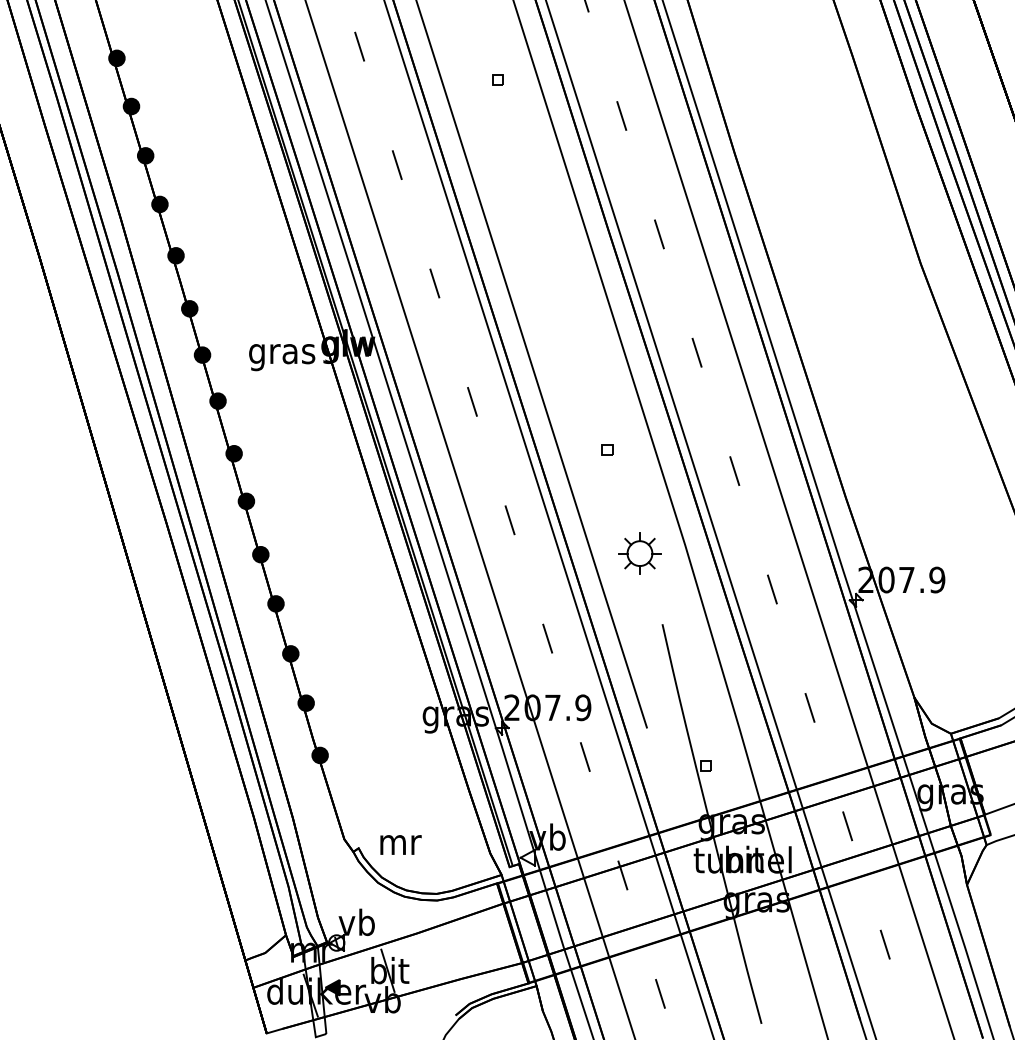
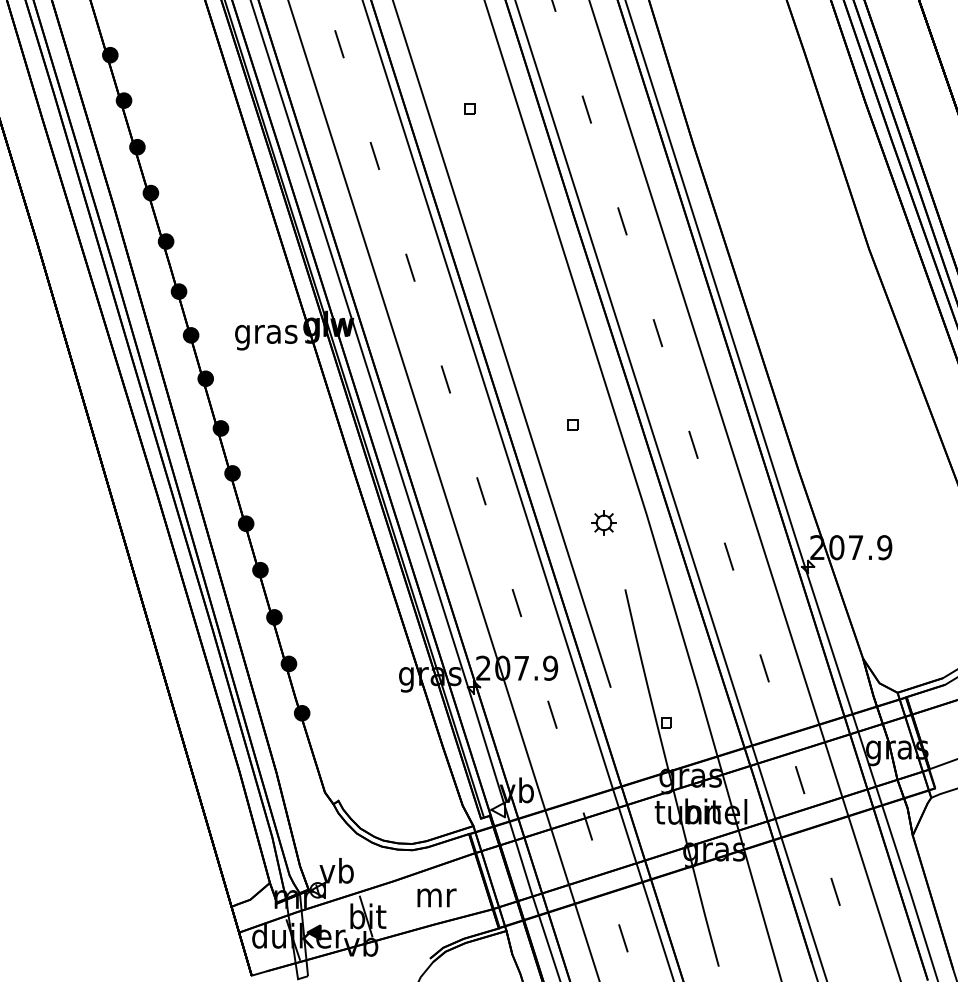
part: (497, 79) -> (469, 108), moved
part: (639, 553) -> (603, 522), size x0.62
text: (400, 844) -> (436, 897), moved

